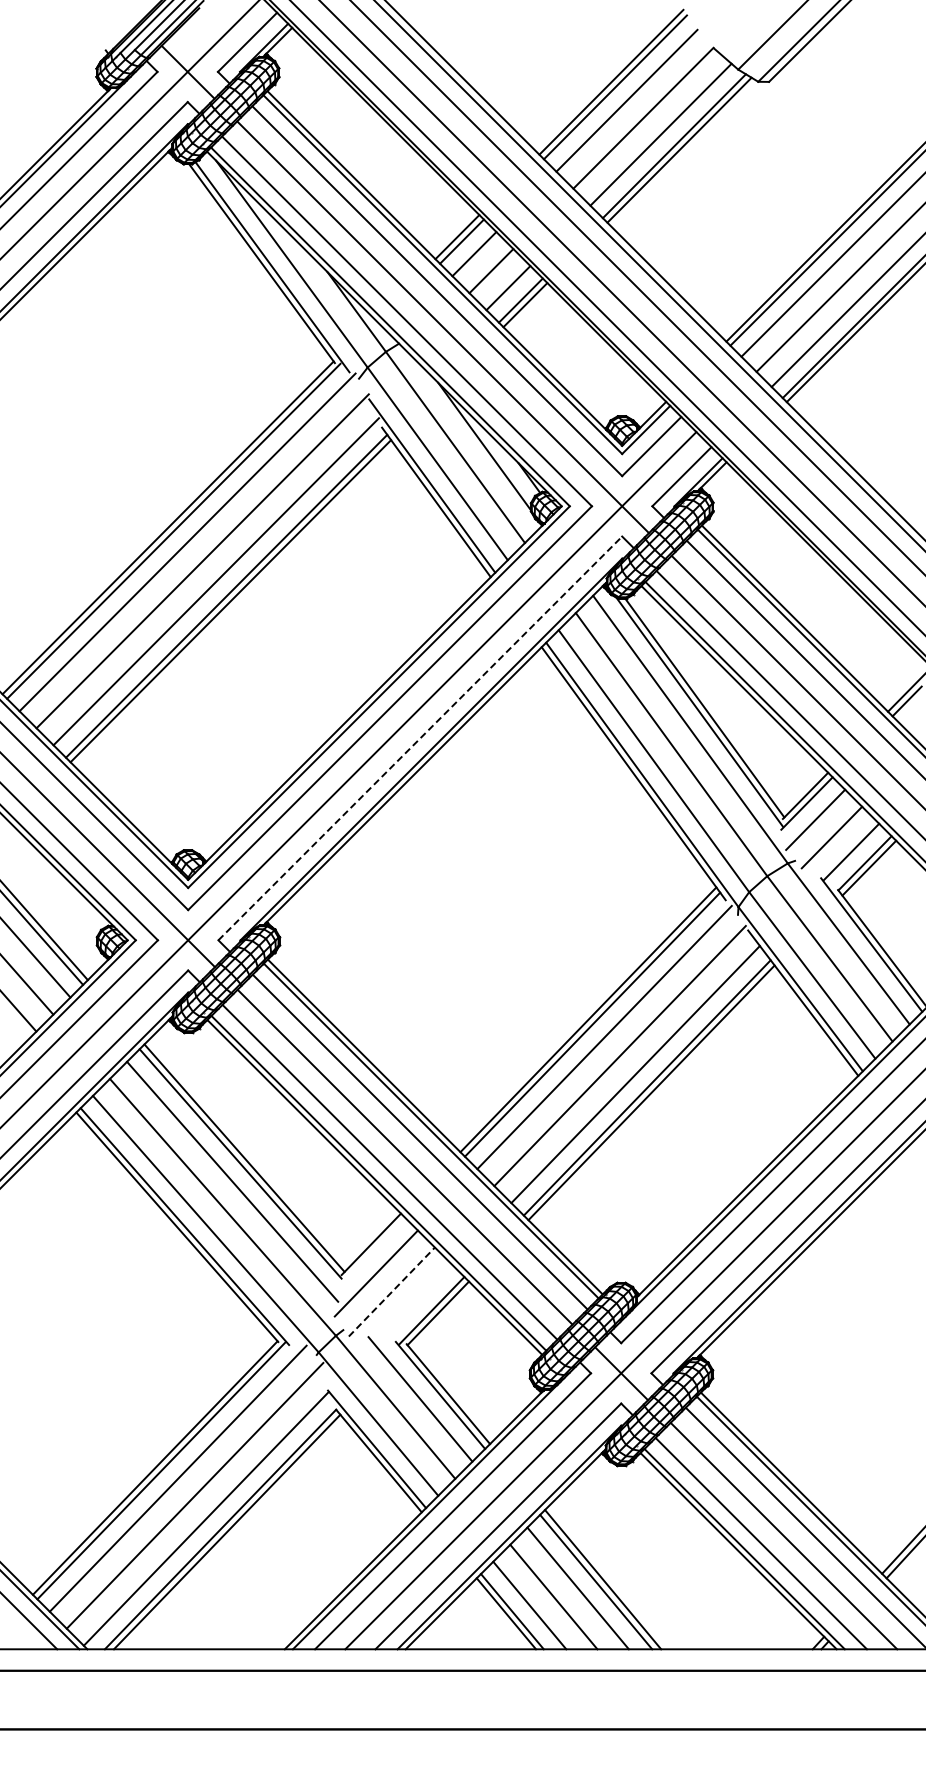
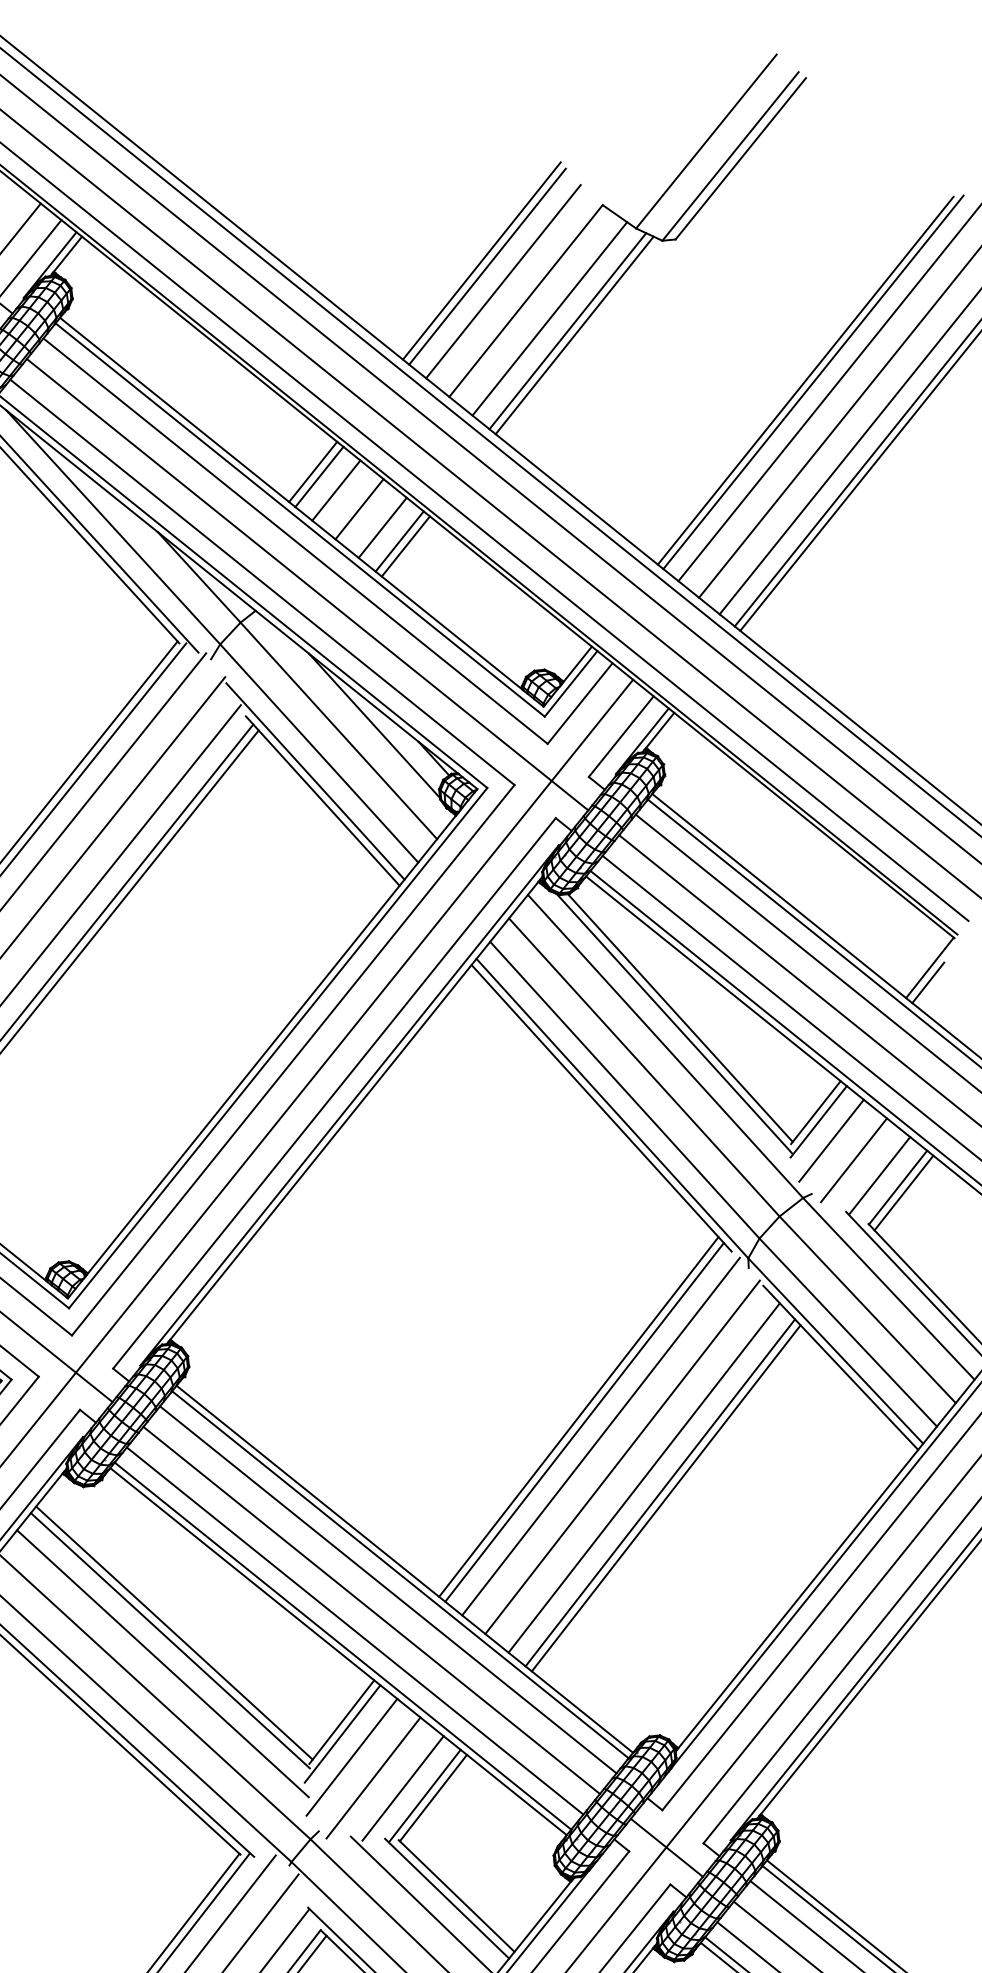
line: (420, 738) -> (334, 1093), dashed -> solid
line: (370, 1253) -> (342, 1733), added
line: (391, 1292) -> (373, 1778), dashed -> solid
line: (414, 1302) -> (402, 1787), added

